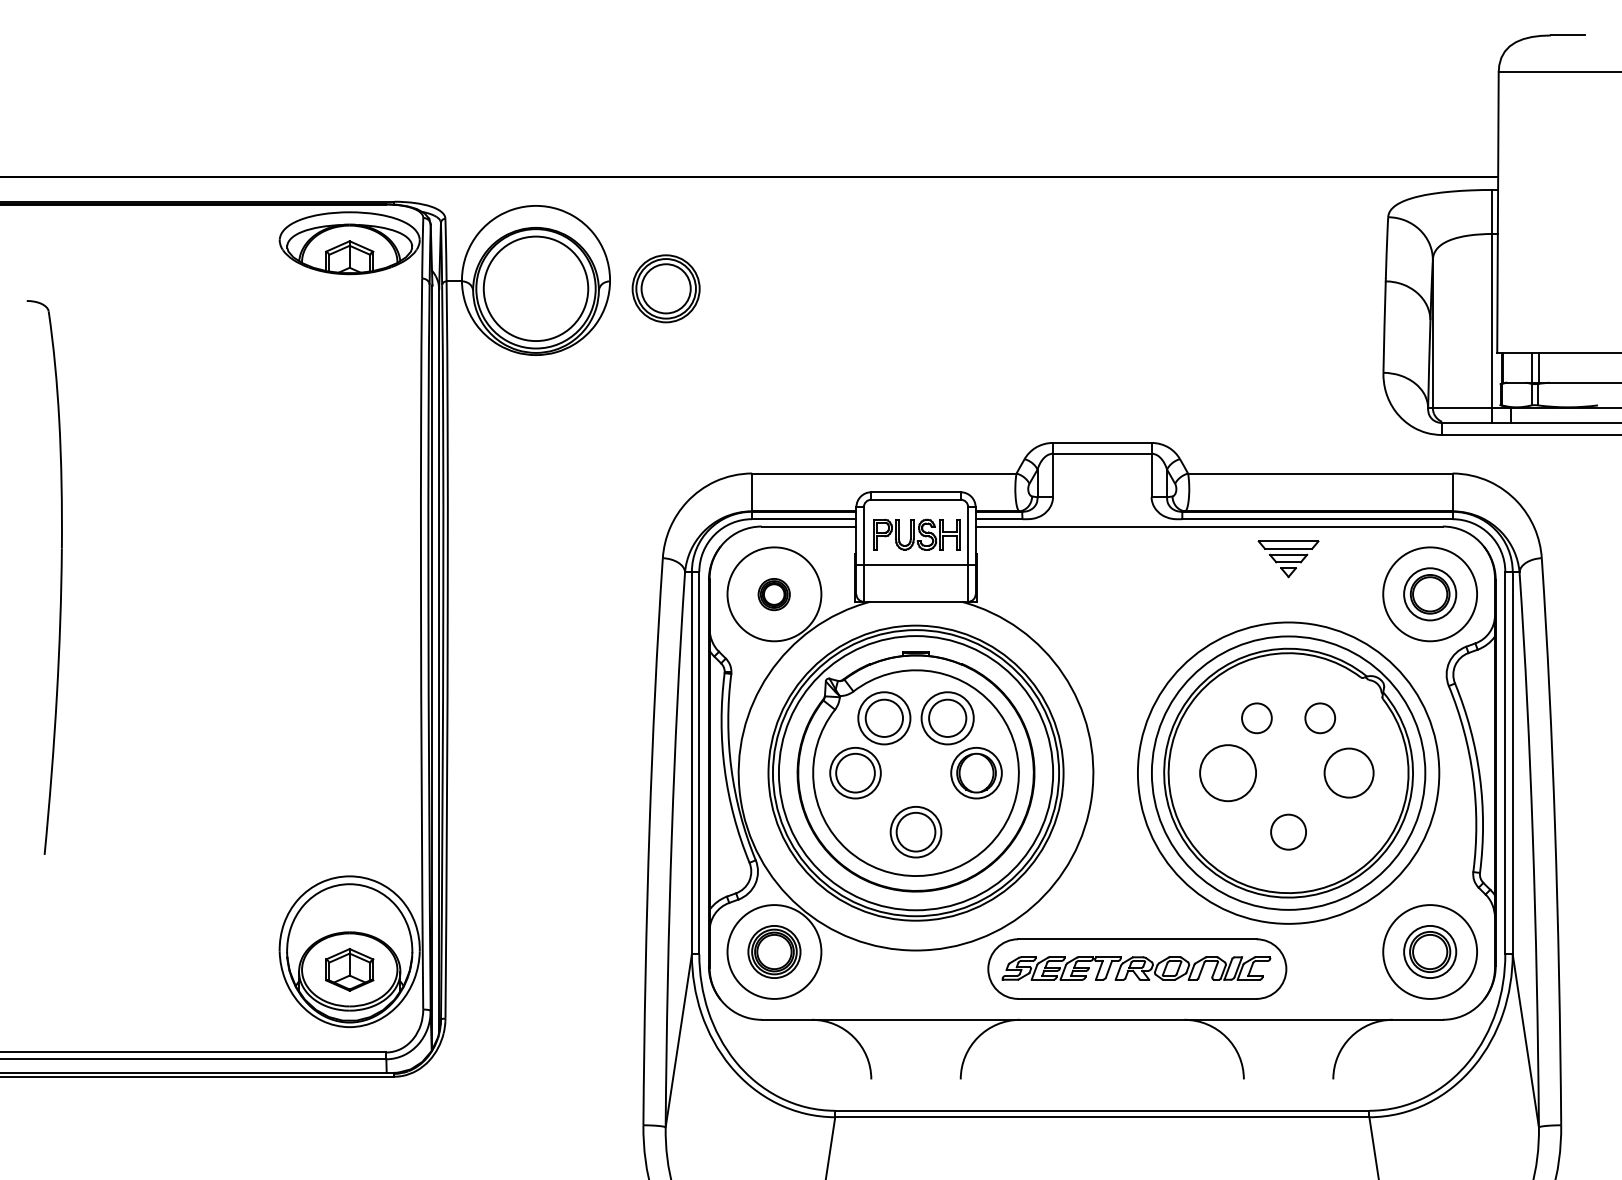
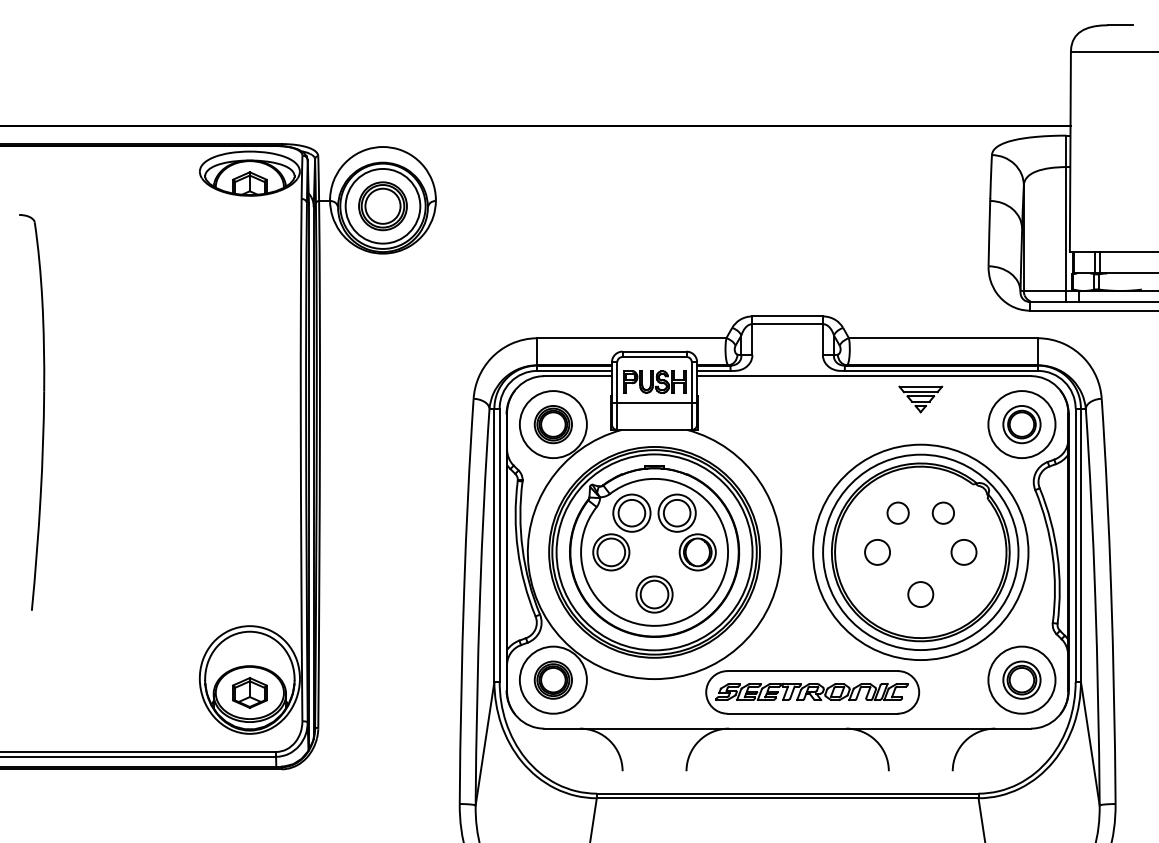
part: (665, 289) -> (382, 206), moved
part: (773, 594) -> (552, 424), size x1.67
circle: (1228, 771) -> (877, 551), size x0.62
circle: (1348, 773) -> (963, 552), size x0.71

